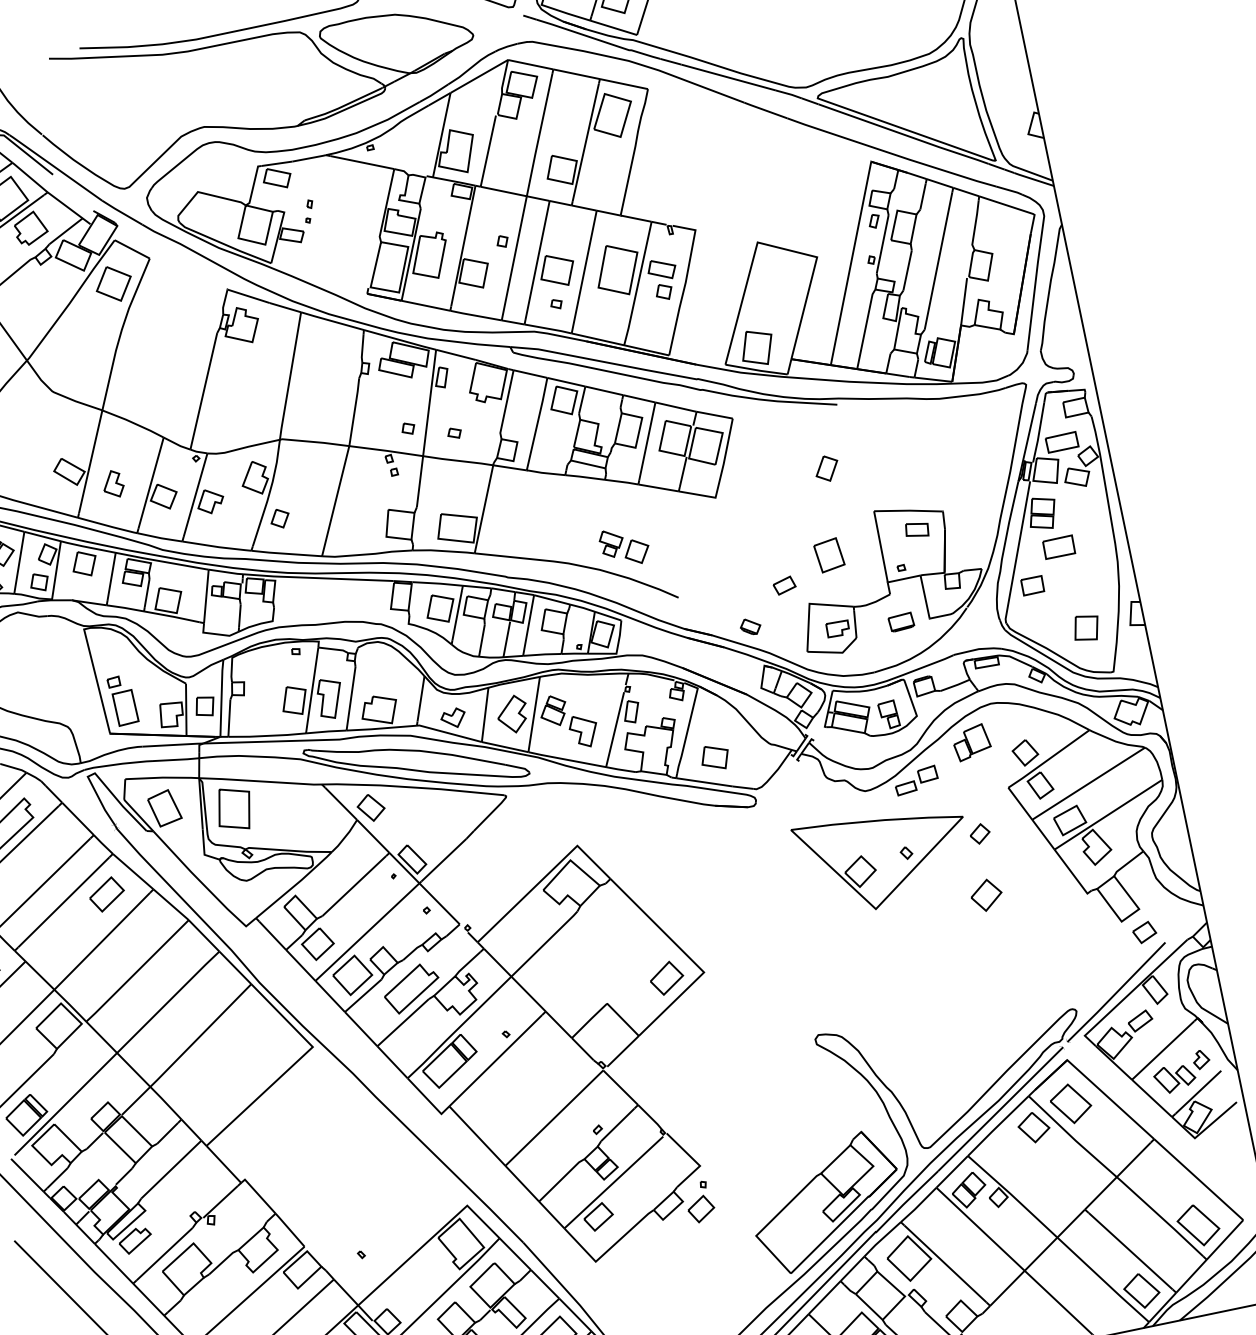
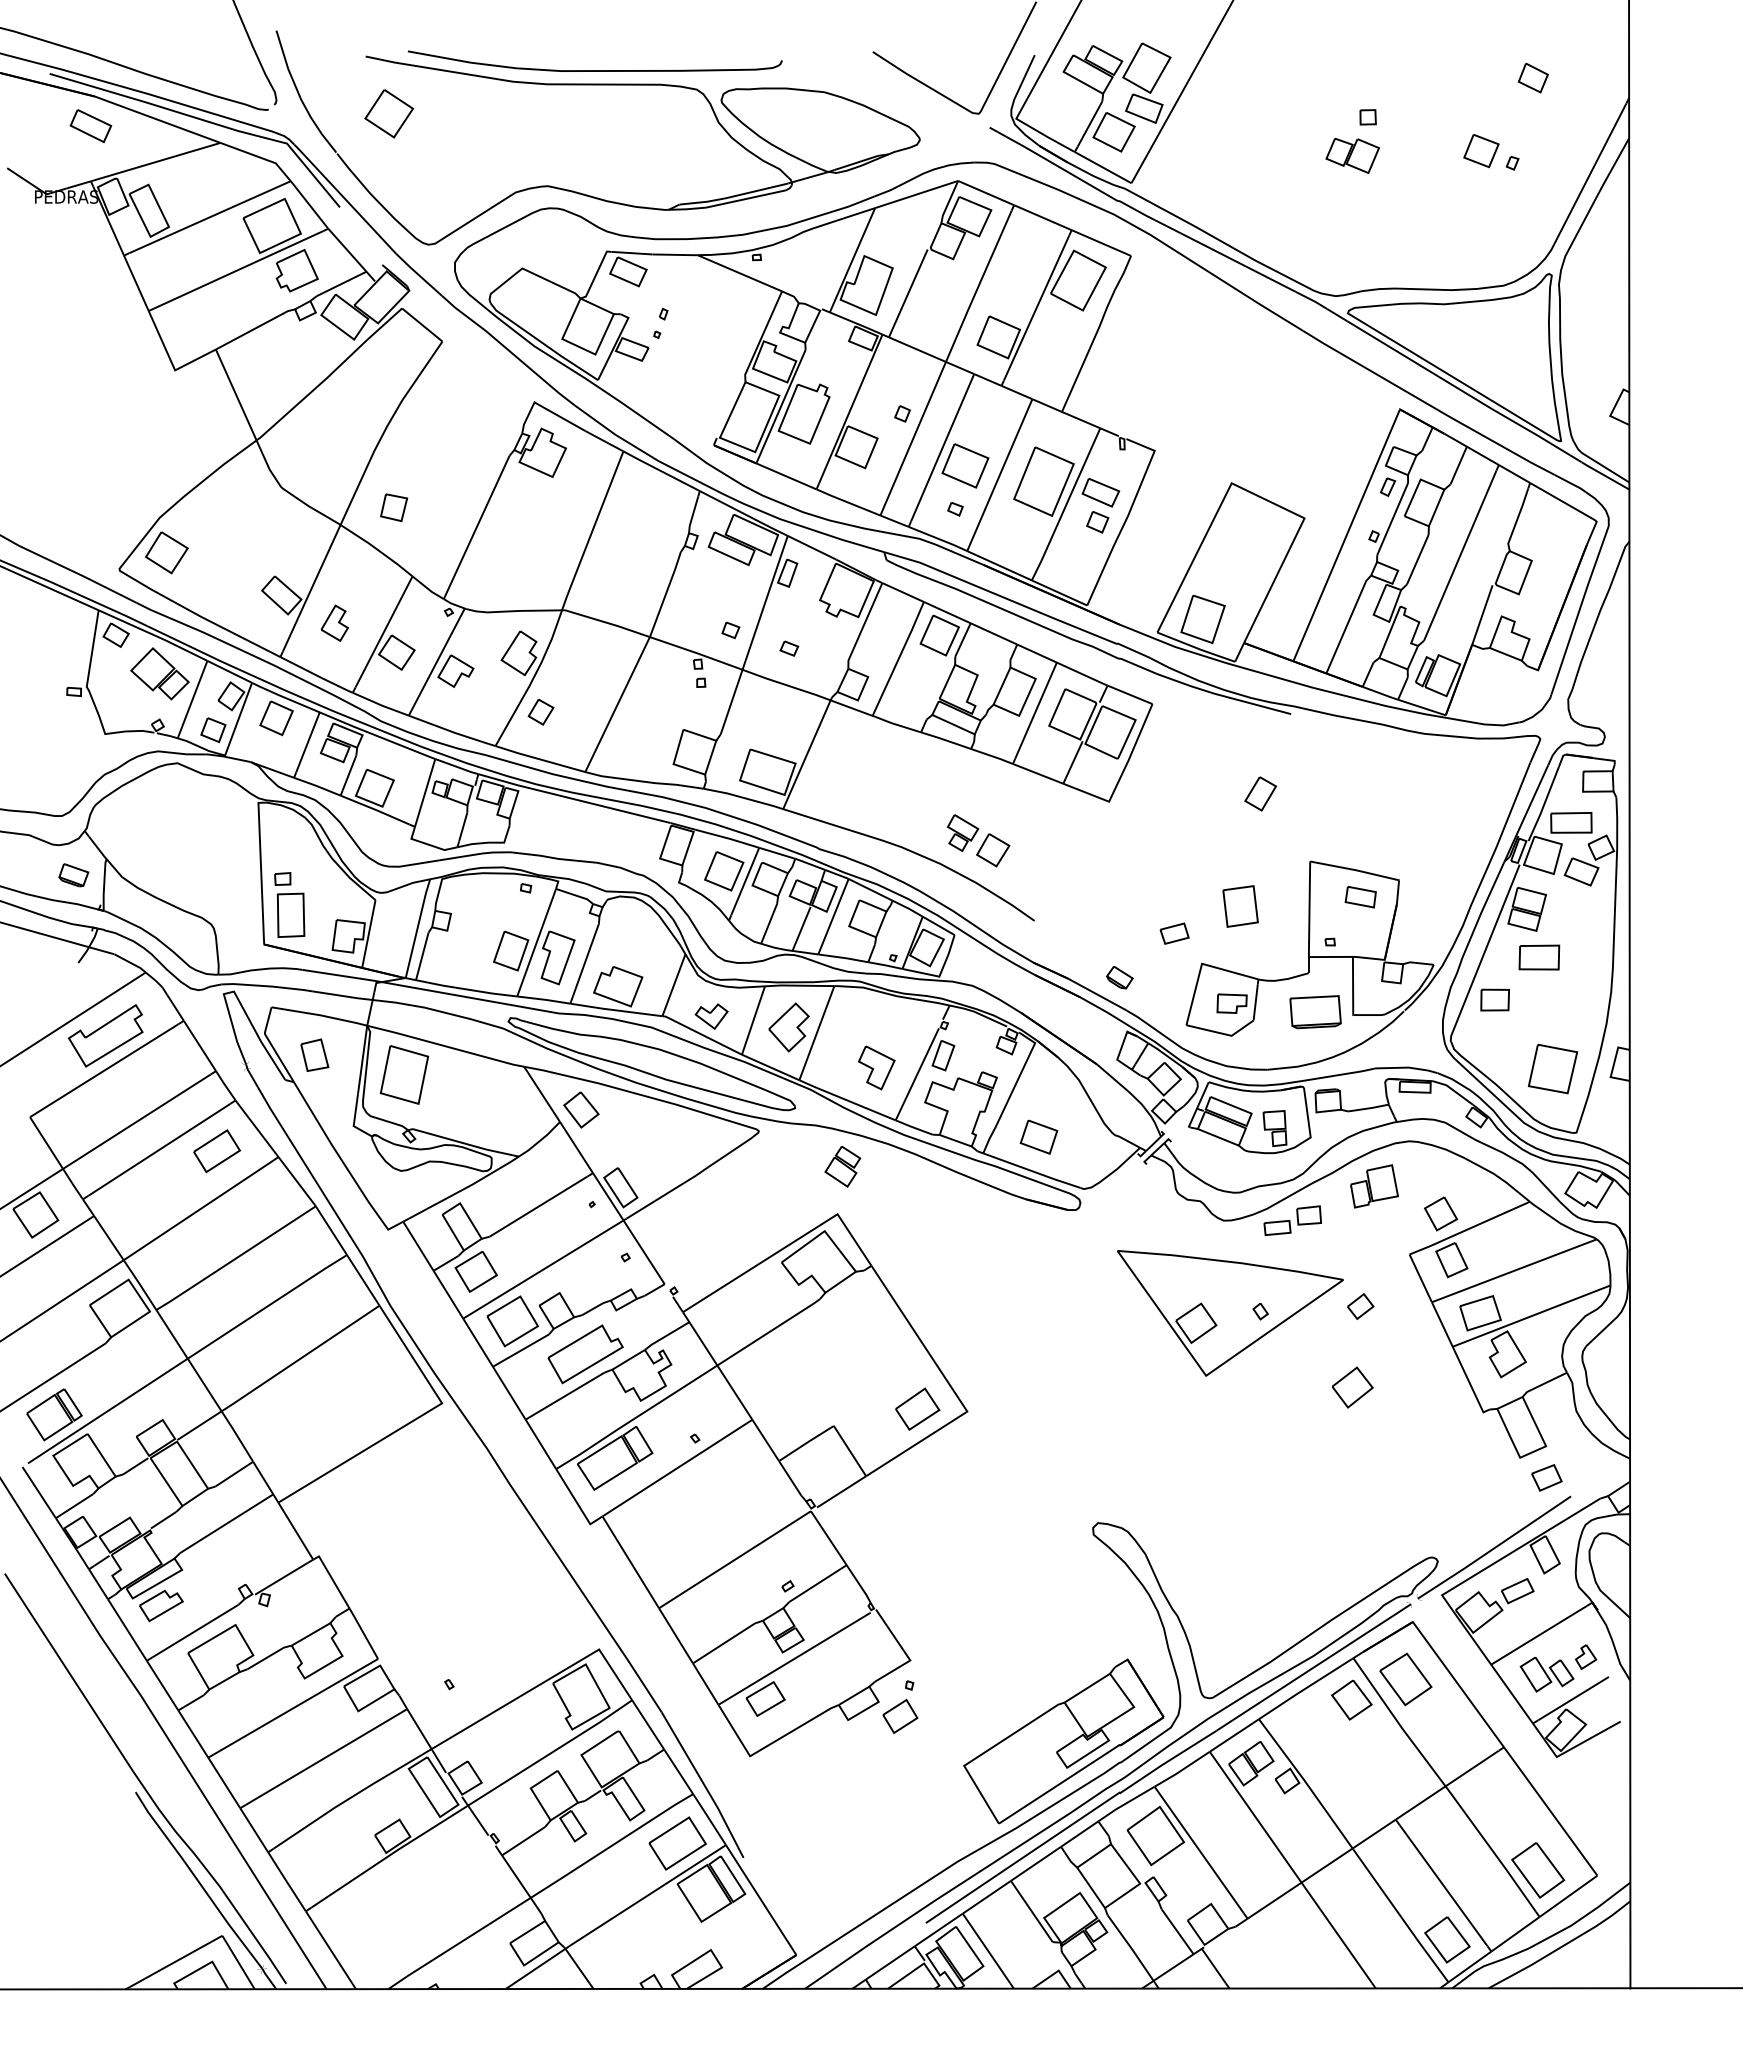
part: (114, 283) -> (389, 113), moved
part: (901, 622) -> (1315, 1012), size x1.6
part: (1086, 628) -> (1553, 1069), size x1.4
part: (205, 706) -> (394, 507), moved
part: (553, 710) -> (842, 1166), moved
part: (164, 807) -> (314, 1054), size x0.7

